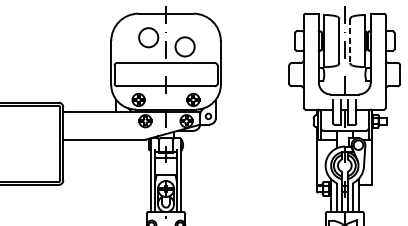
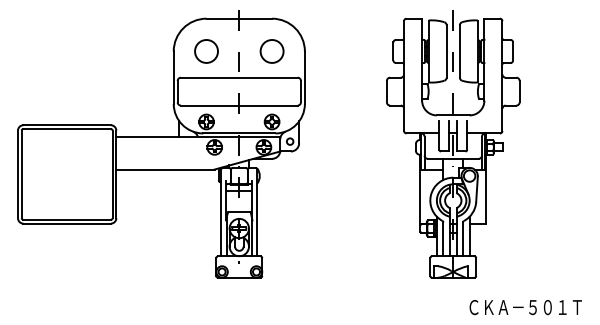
circle: (148, 37) -> (206, 51), moved
line: (350, 41) -> (459, 52), dashed -> solid
circle: (184, 46) -> (271, 51), moved

